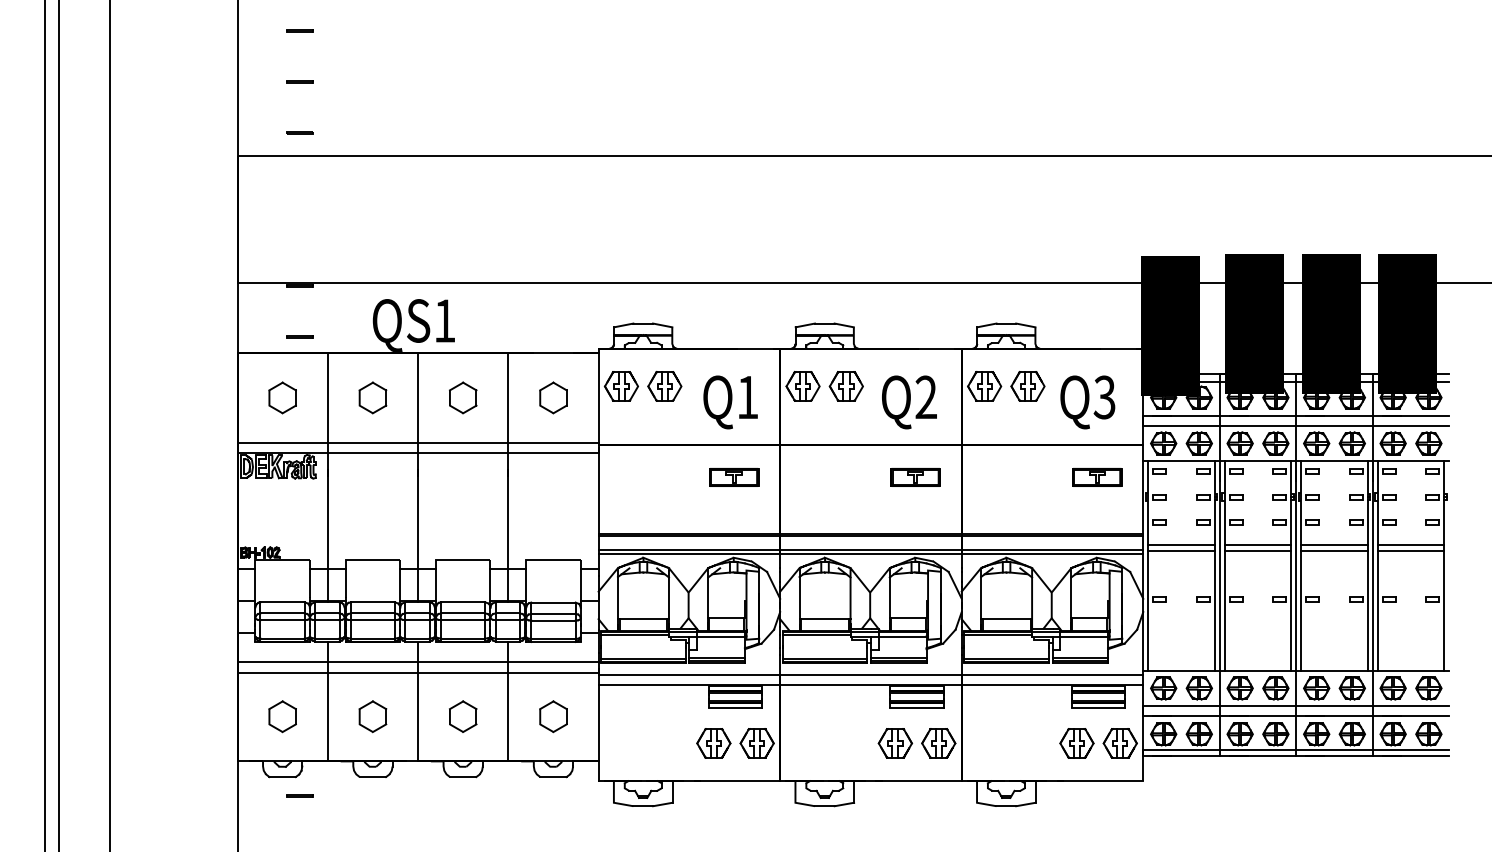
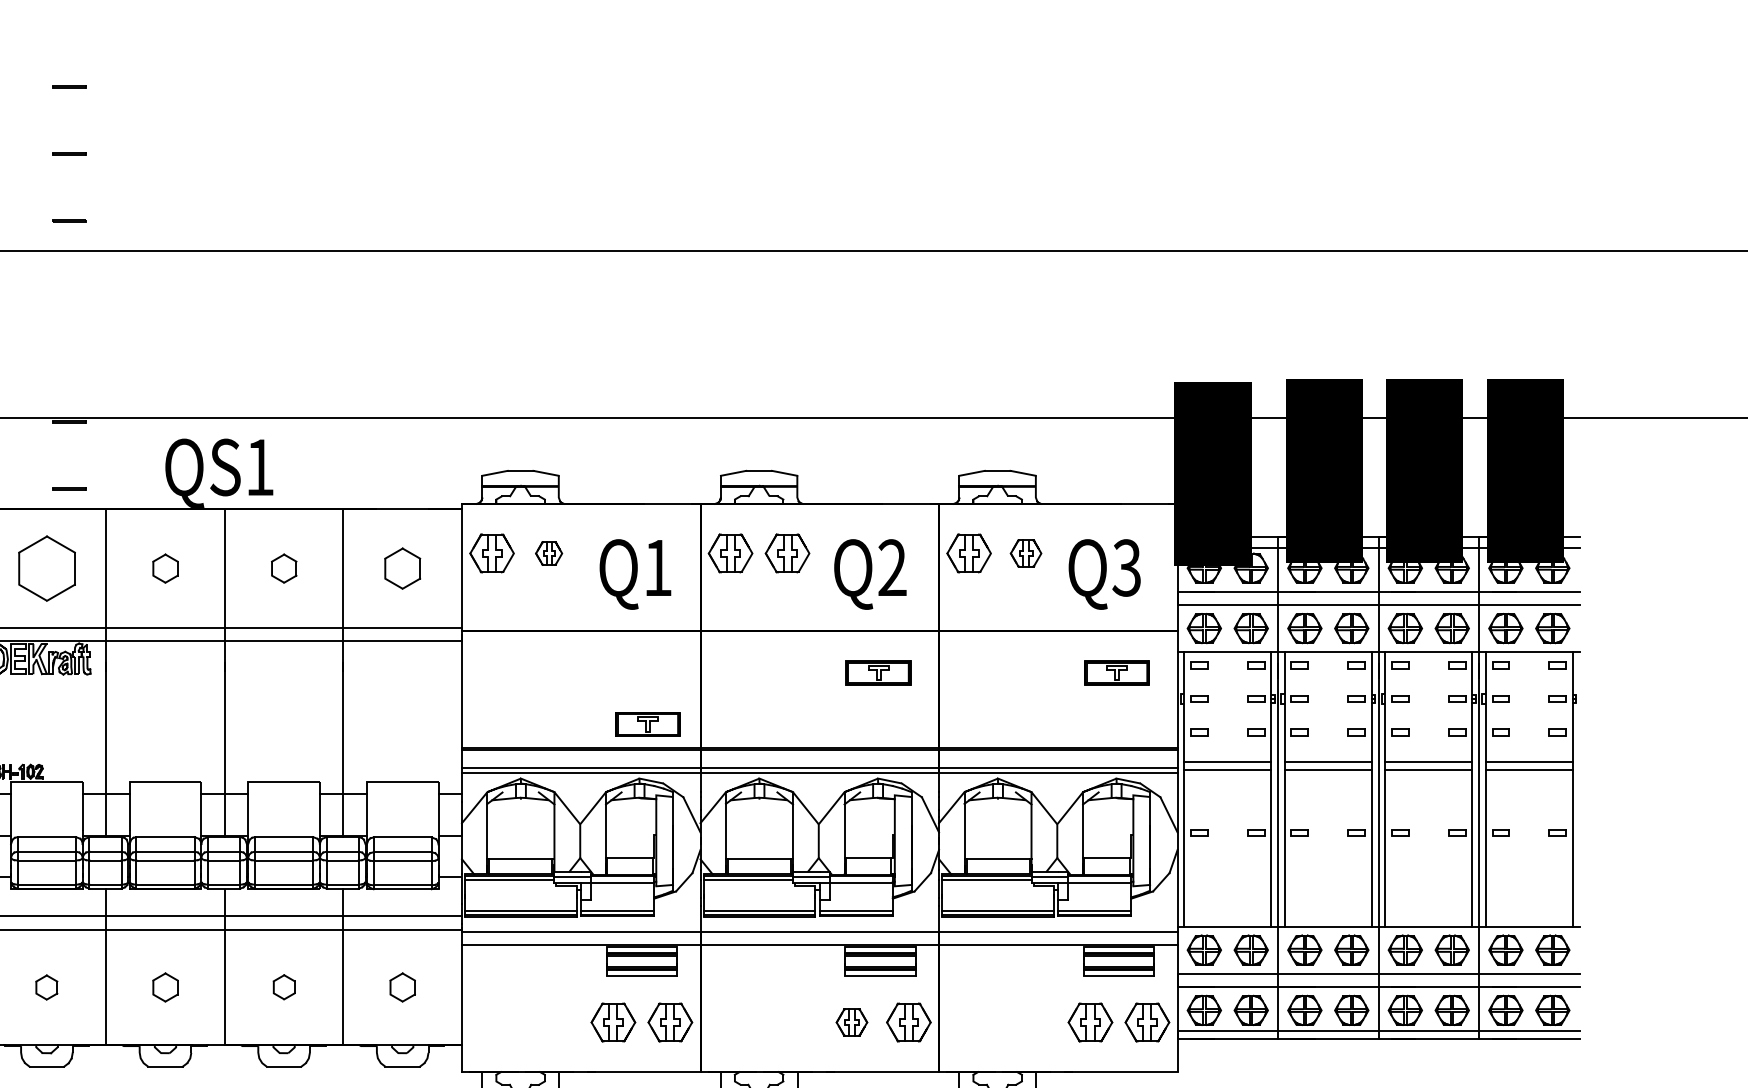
part: (664, 386) -> (548, 553), size x0.6
part: (1027, 386) -> (1025, 553), size x0.7
part: (282, 397) -> (46, 568), size x1.6
part: (372, 397) -> (164, 568), size x0.7
part: (463, 397) -> (284, 568), size x0.7
part: (734, 477) -> (648, 724), moved
part: (282, 716) -> (46, 987), size x0.6
part: (372, 716) -> (164, 987), size x0.7
part: (463, 716) -> (284, 987), size x0.6
part: (553, 716) -> (402, 987), size x0.7
part: (895, 743) -> (852, 1022), size x0.7

